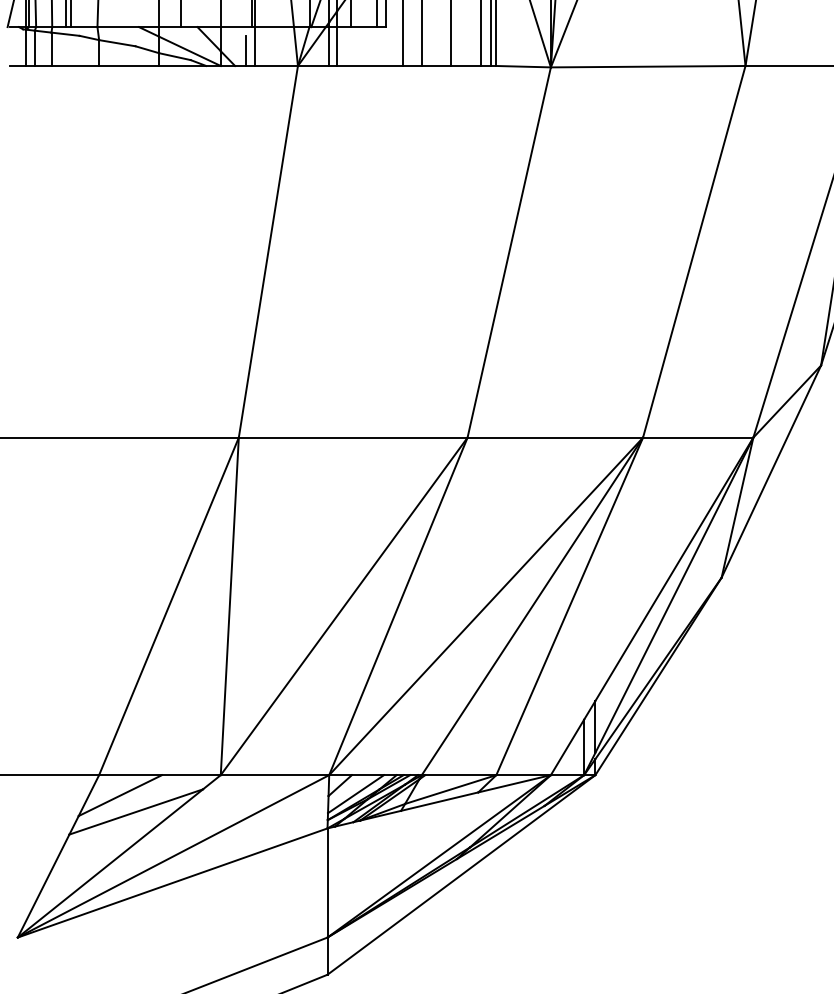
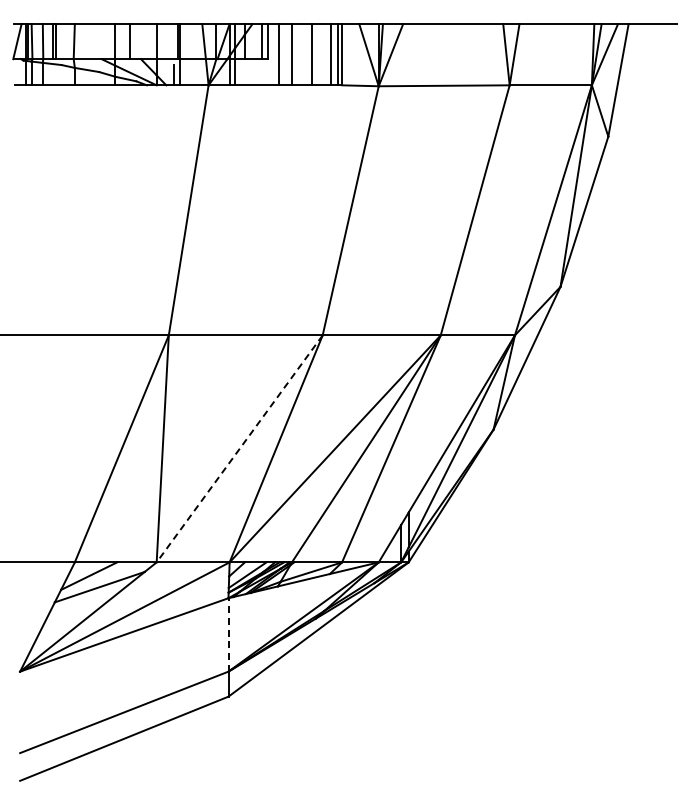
line: (343, 605) -> (239, 448), solid -> dashed
line: (327, 882) -> (228, 634), solid -> dashed

